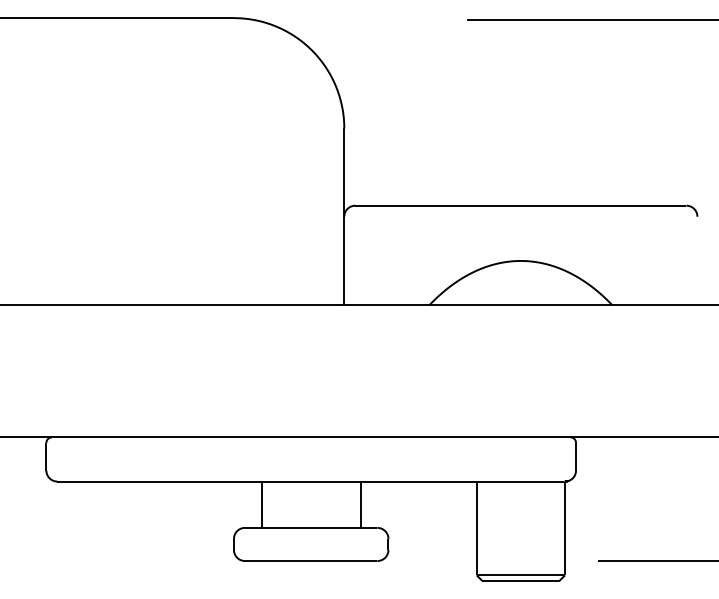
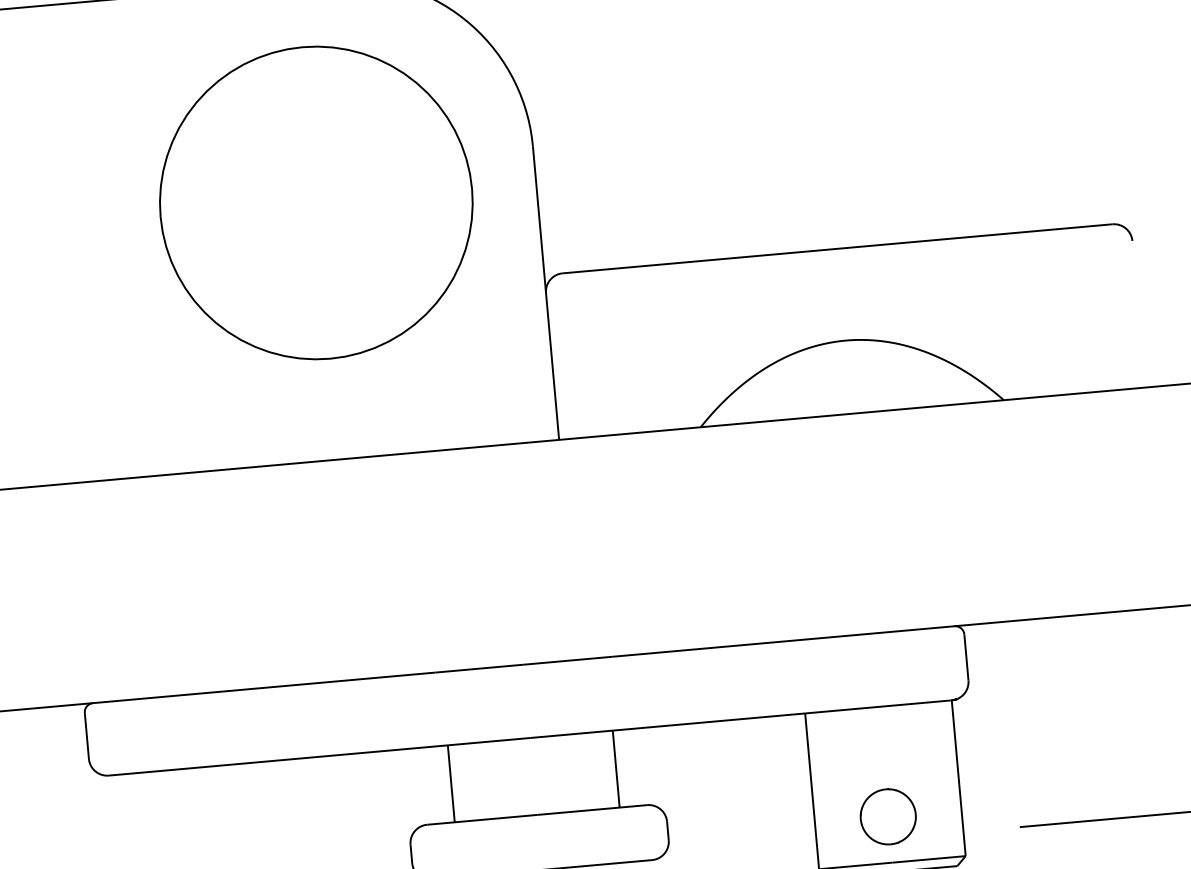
part: (211, 150) -> (315, 202), added
part: (520, 547) -> (887, 816), added

